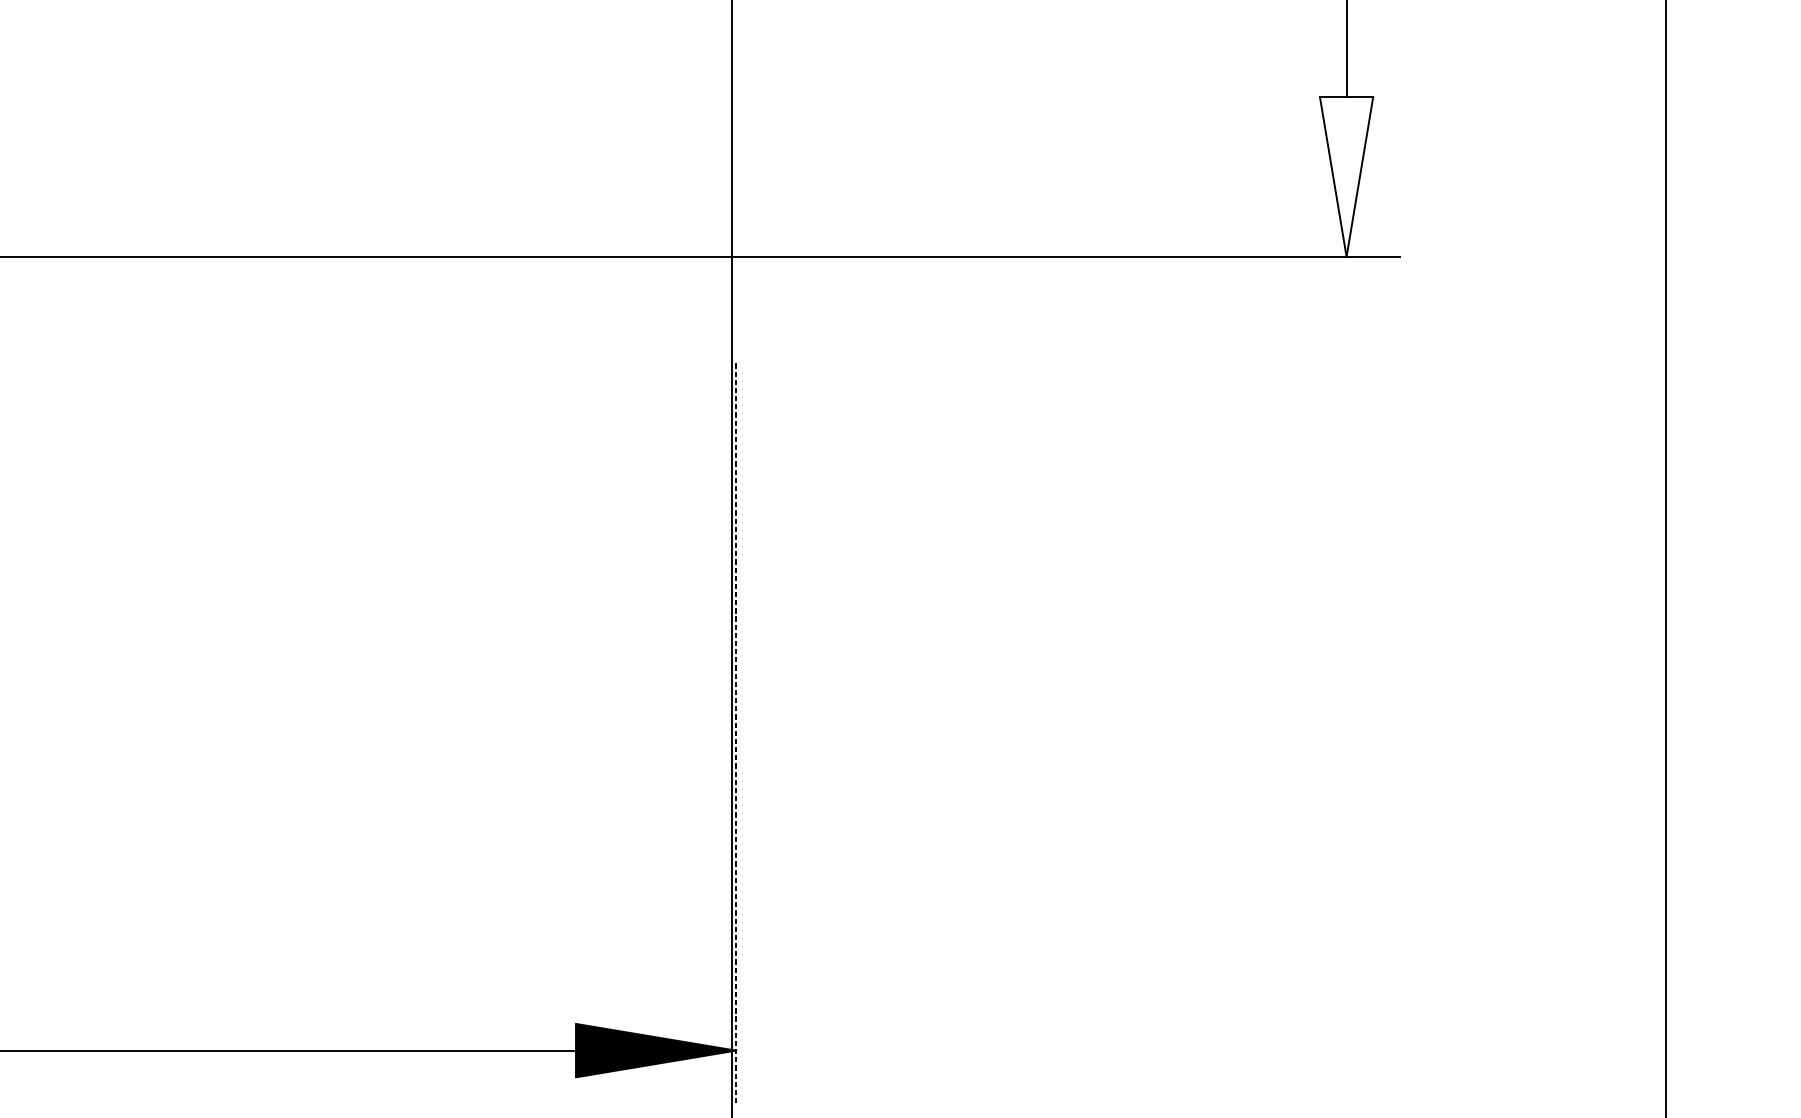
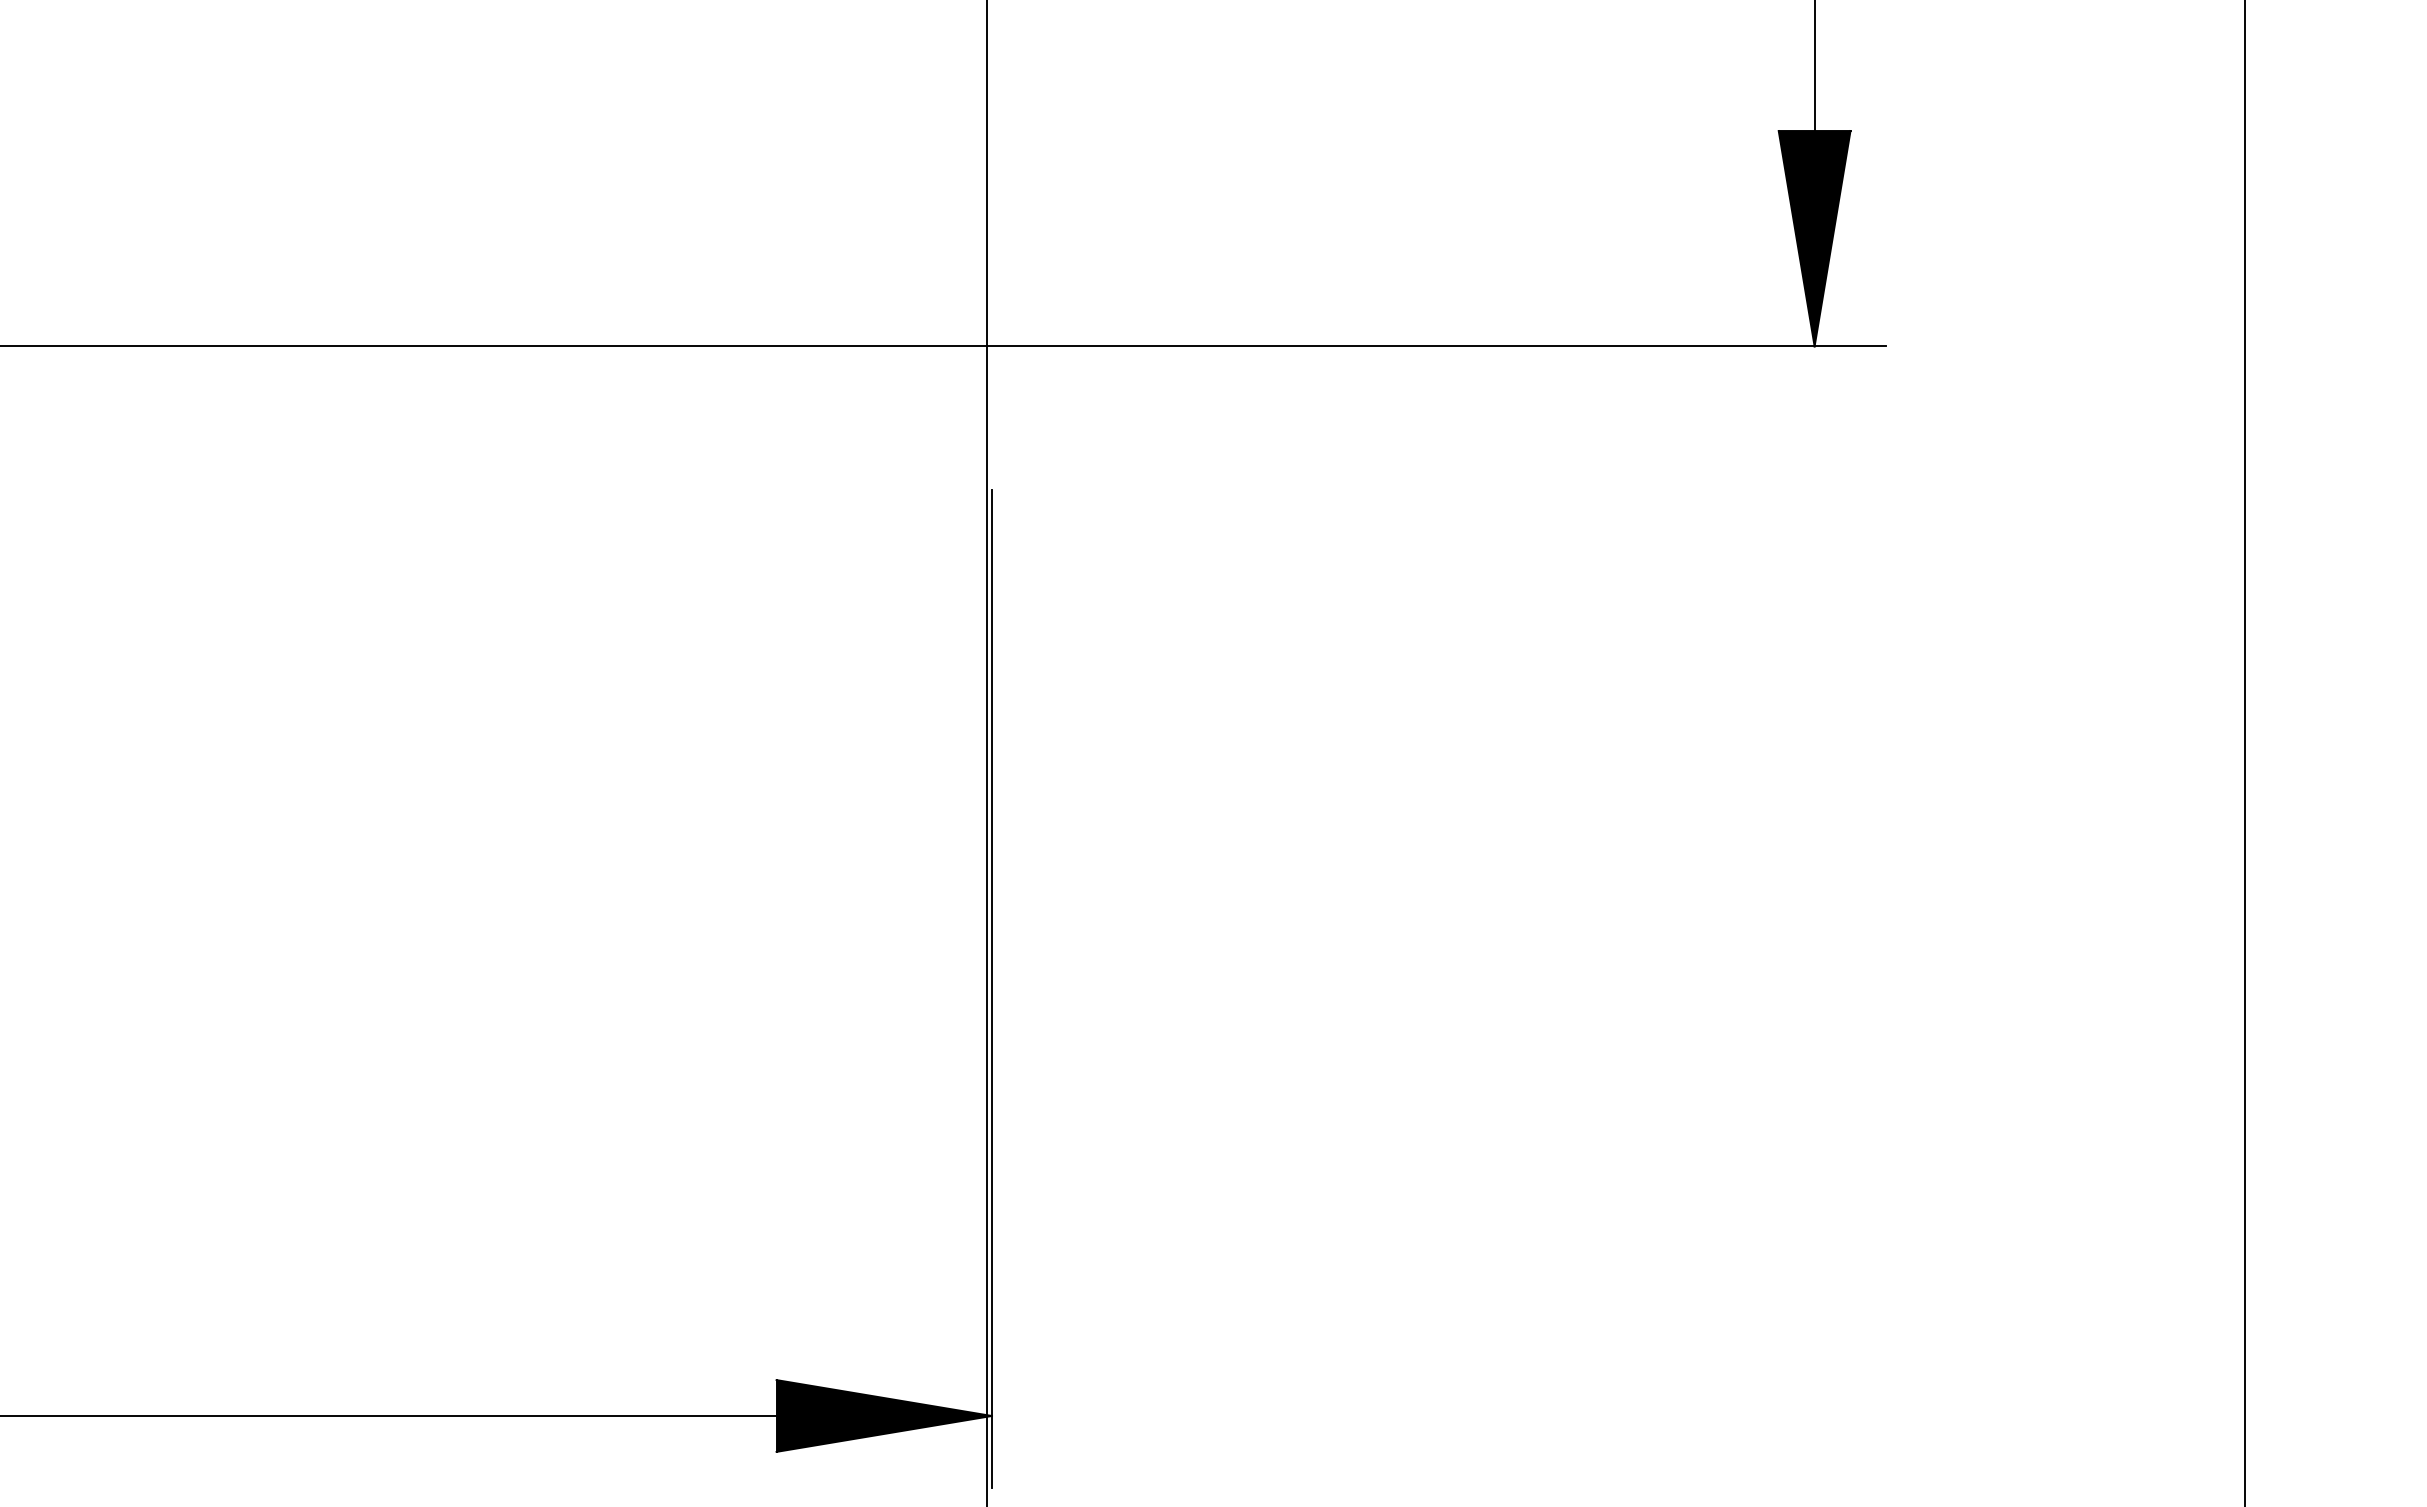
fill: (1346, 176) -> (1814, 238), added
line: (735, 733) -> (991, 988), dashed -> solid

